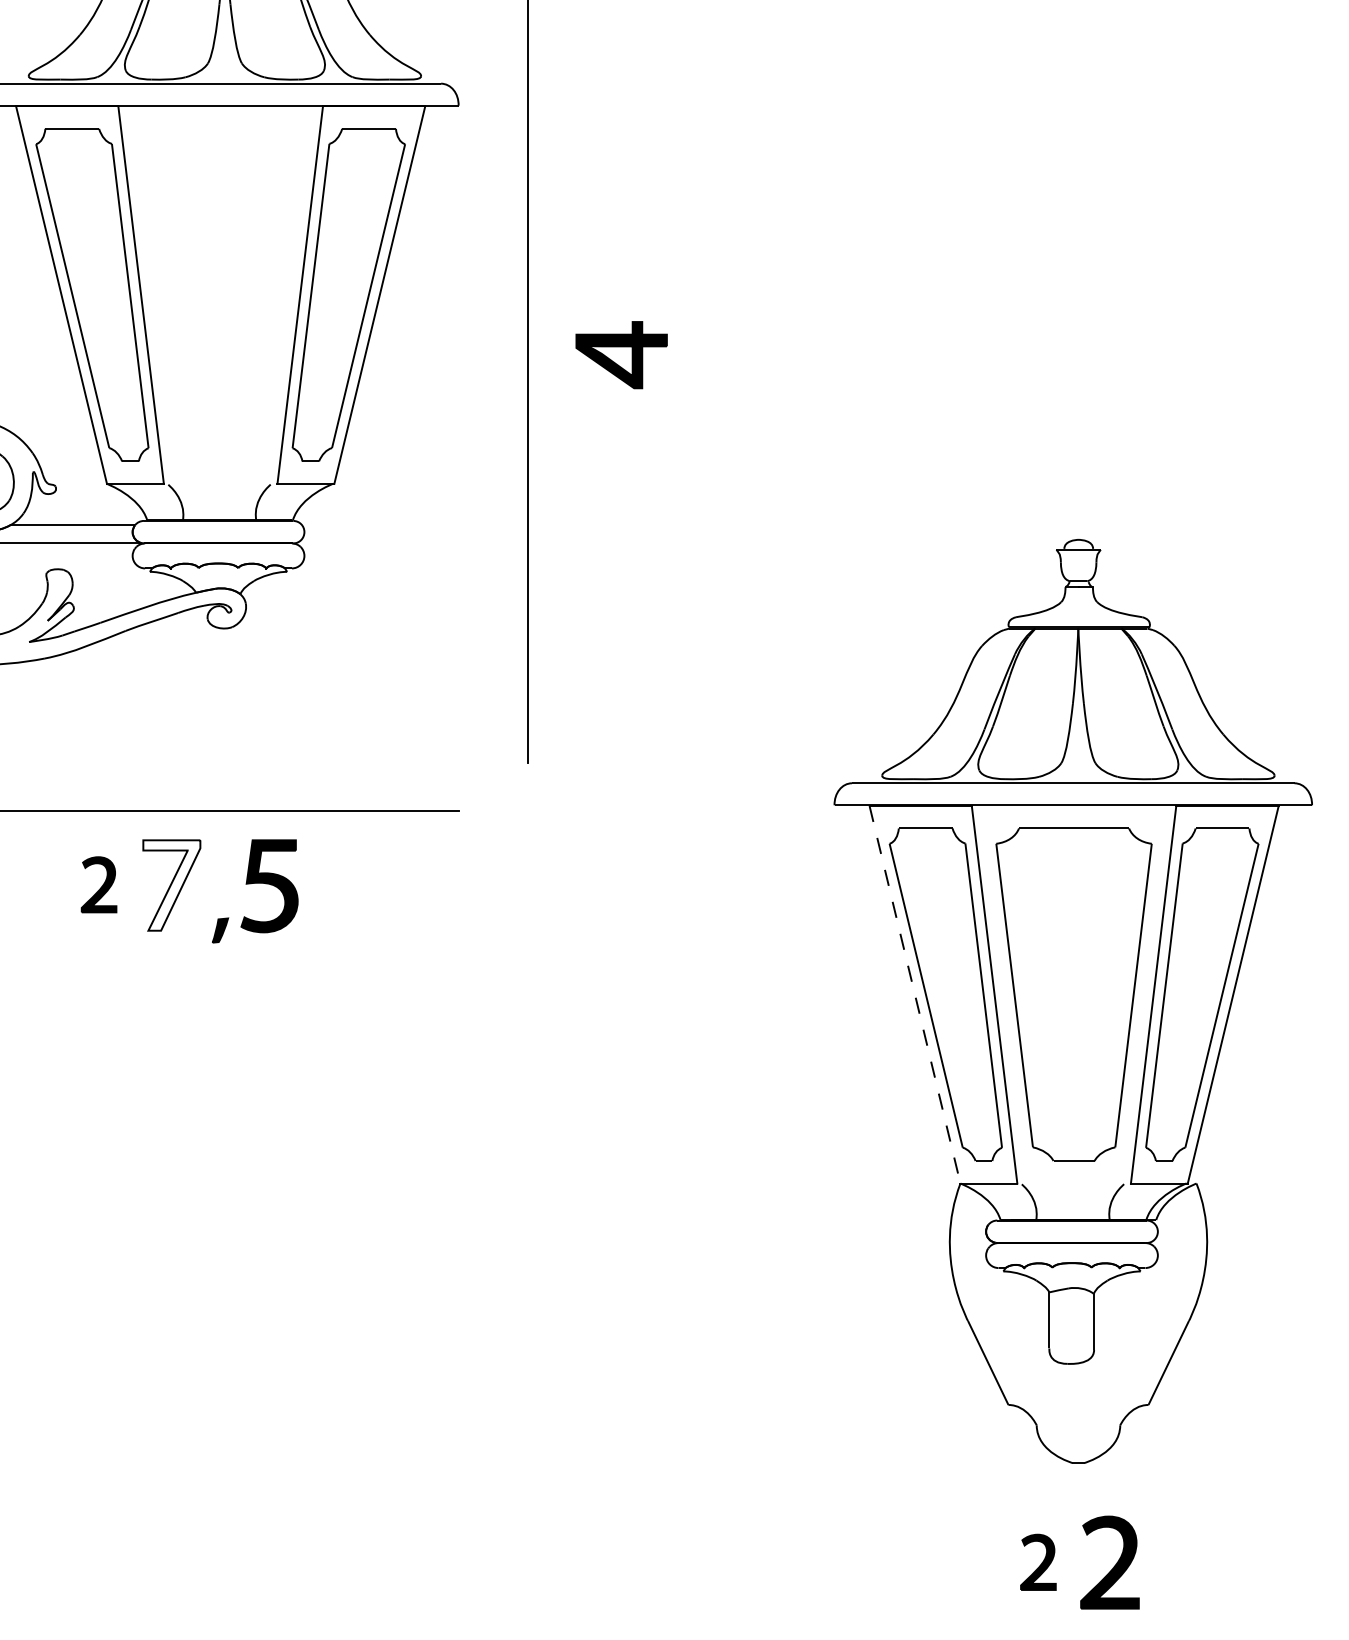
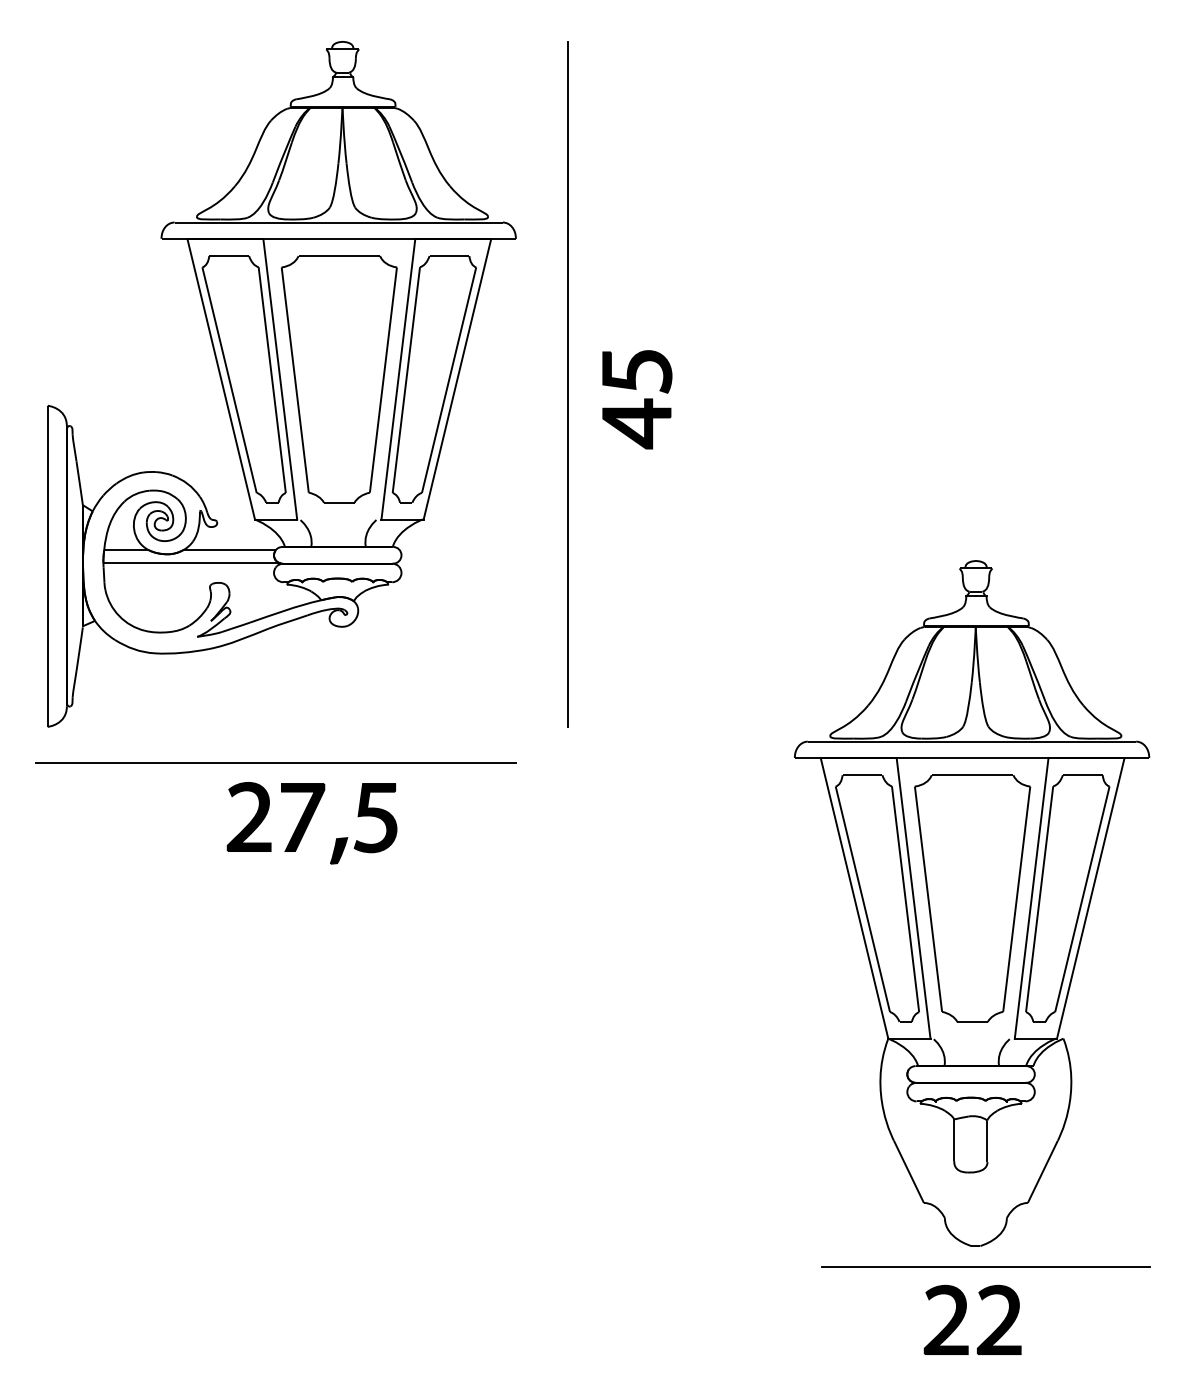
part: (622, 284) -> (637, 371), added
part: (219, 295) -> (338, 379), added
part: (98, 884) -> (248, 816), size x1.67
fill: (171, 885) -> (302, 817), added
part: (220, 929) -> (339, 850), size x1.43
line: (914, 995) -> (854, 899), dashed -> solid
line: (1091, 1491) -> (985, 1267), added
part: (1037, 1561) -> (945, 1319), size x1.67

